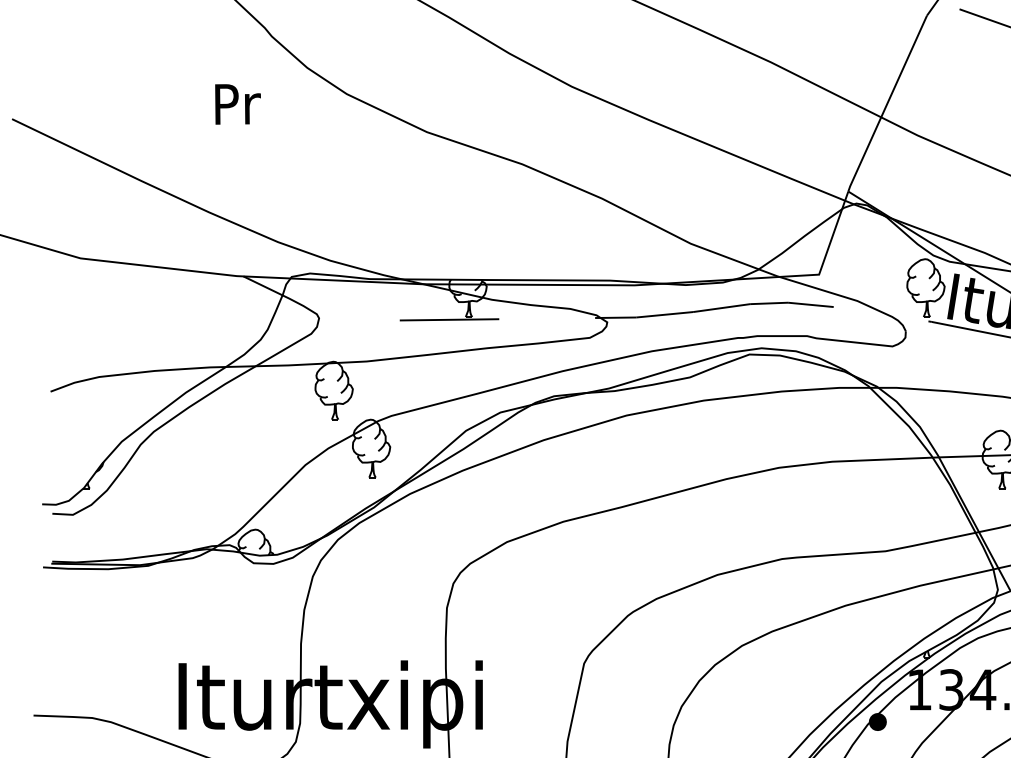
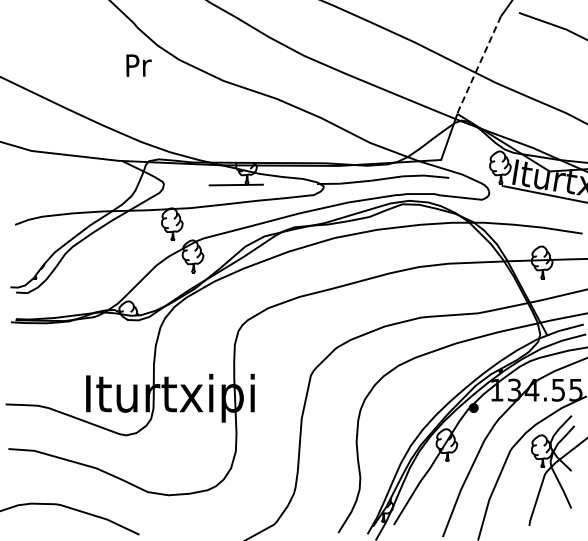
text: (237, 104) -> (138, 65), moved
line: (886, 105) -> (478, 66), solid -> dashed

